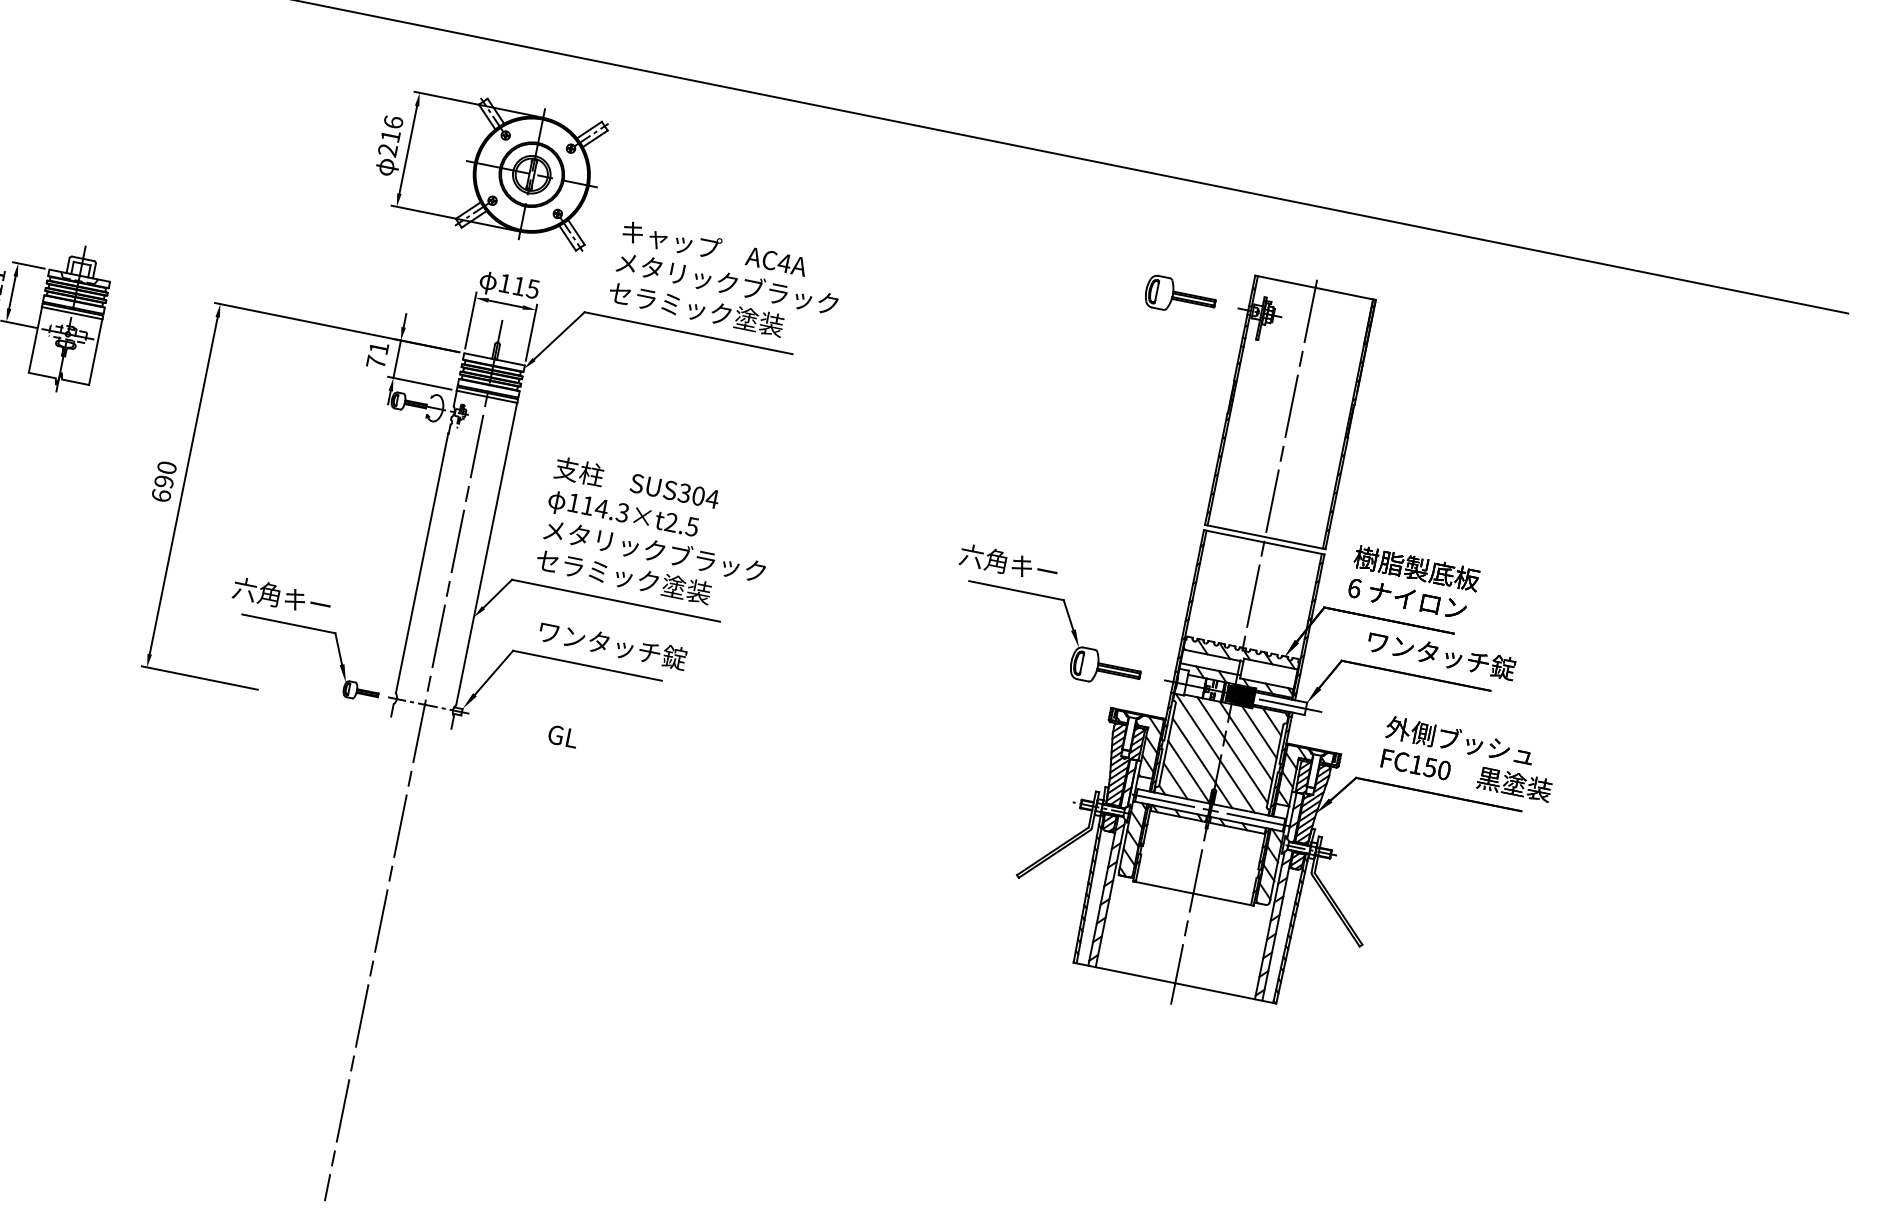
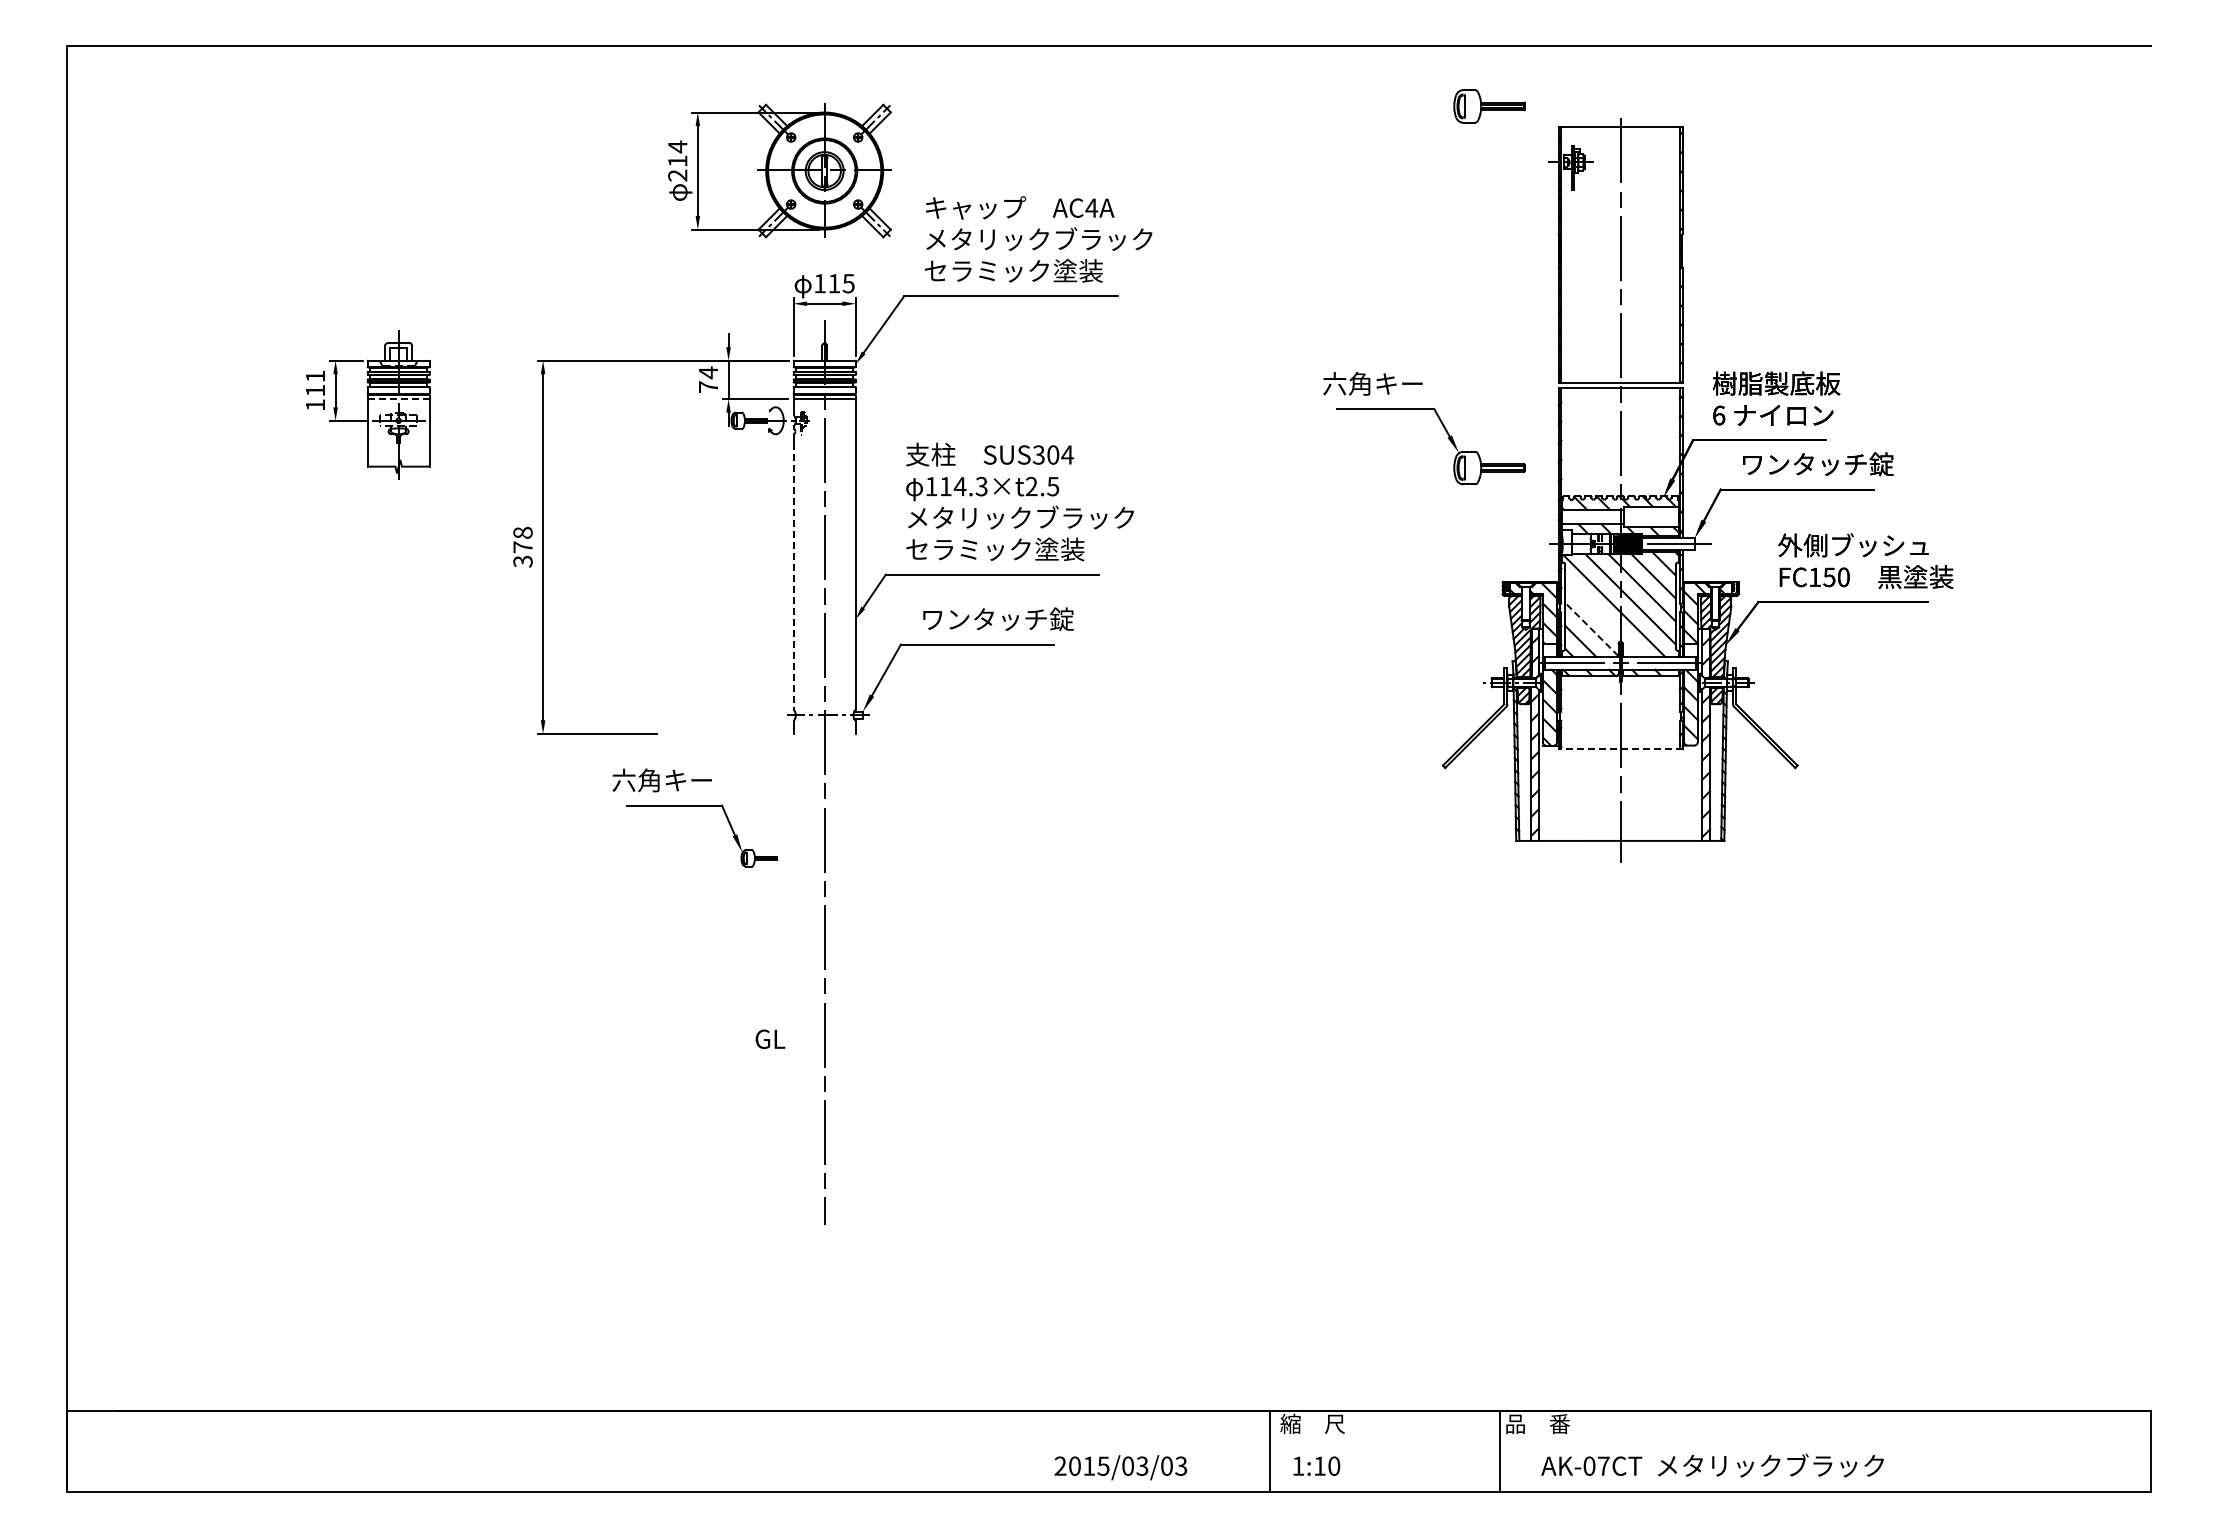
text: (393, 121) -> (677, 146), 216 -> 214
part: (1180, 296) -> (1489, 106), moved
line: (71, 313) -> (398, 399), solid -> dashed
text: (379, 348) -> (708, 372), 71 -> 74
text: (163, 481) -> (522, 547), 690 -> 378
line: (421, 563) -> (793, 576), solid -> dashed
part: (1066, 612) -> (1439, 420), moved
part: (308, 628) -> (694, 806), moved
text: (563, 736) -> (770, 1039), moved
line: (1202, 763) -> (1603, 618), removed
line: (1188, 771) -> (1591, 629), solid -> dashed
line: (1193, 893) -> (1620, 748), solid -> dashed

